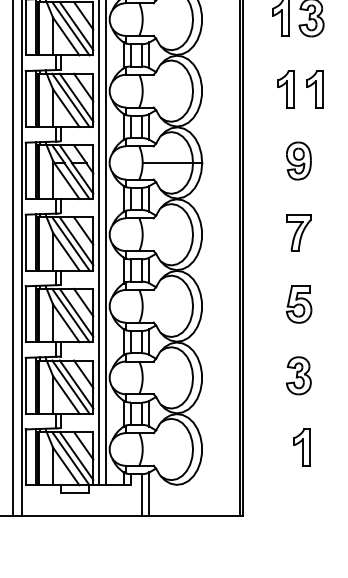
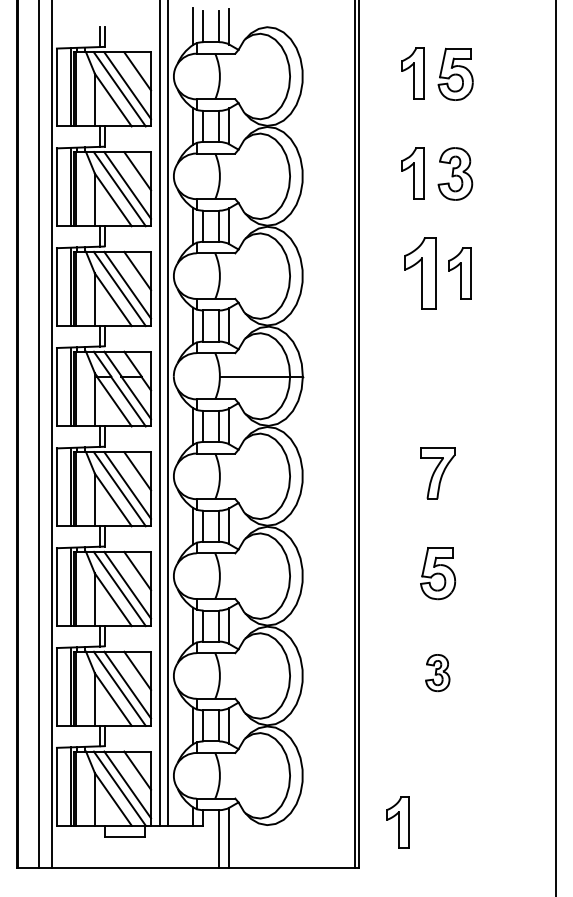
part: (285, 89) -> (419, 273), size x1.4
part: (298, 160) -> (437, 373), removed
part: (298, 375) -> (437, 672), size x0.7
part: (301, 447) -> (397, 822), moved

